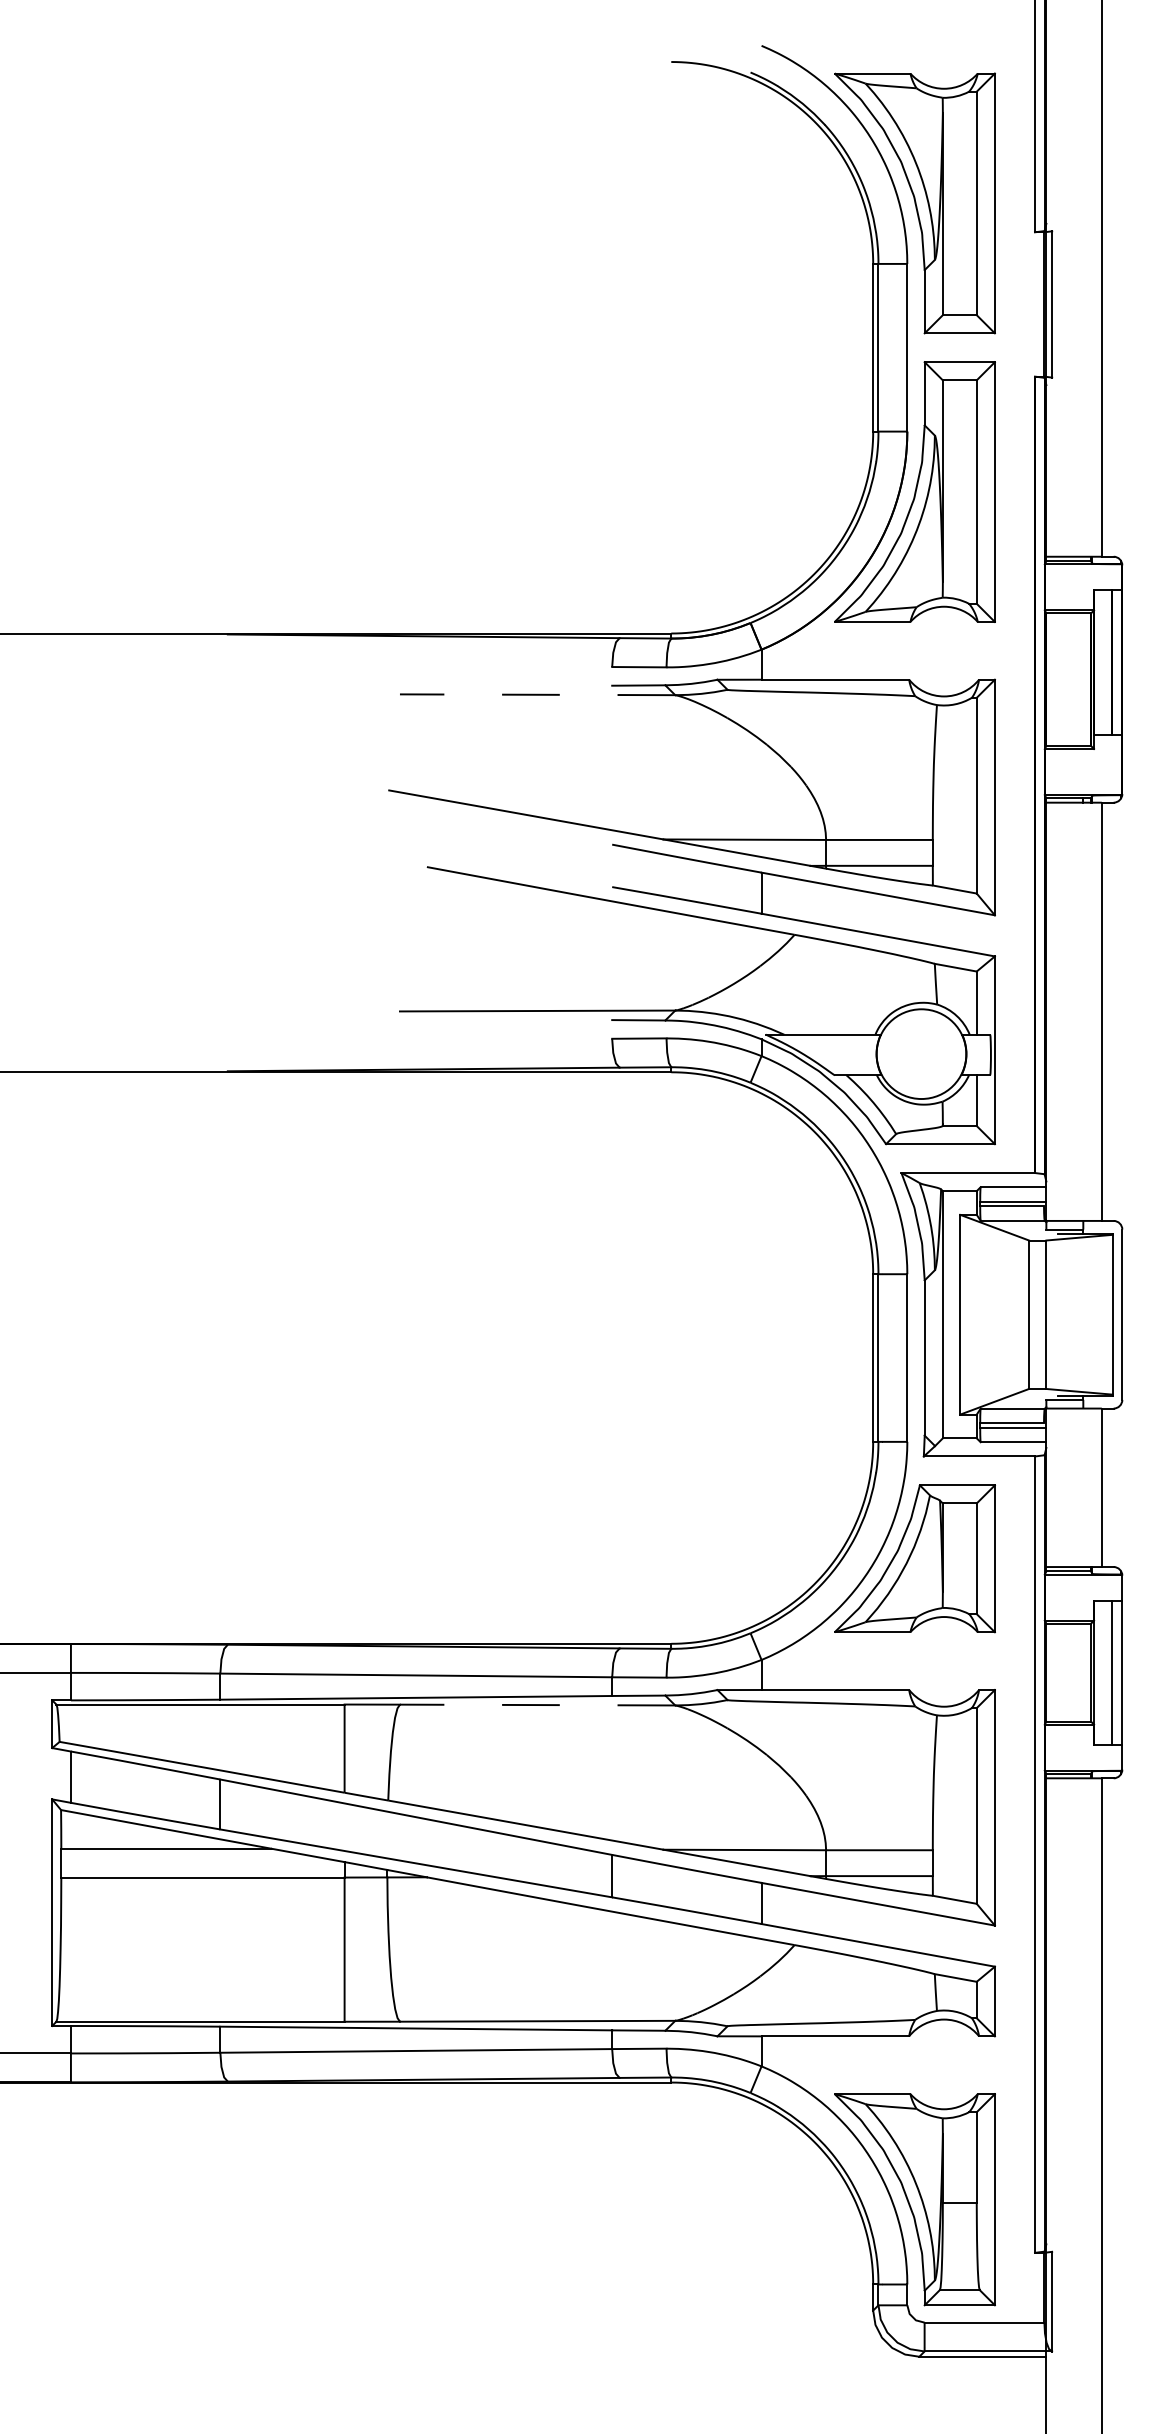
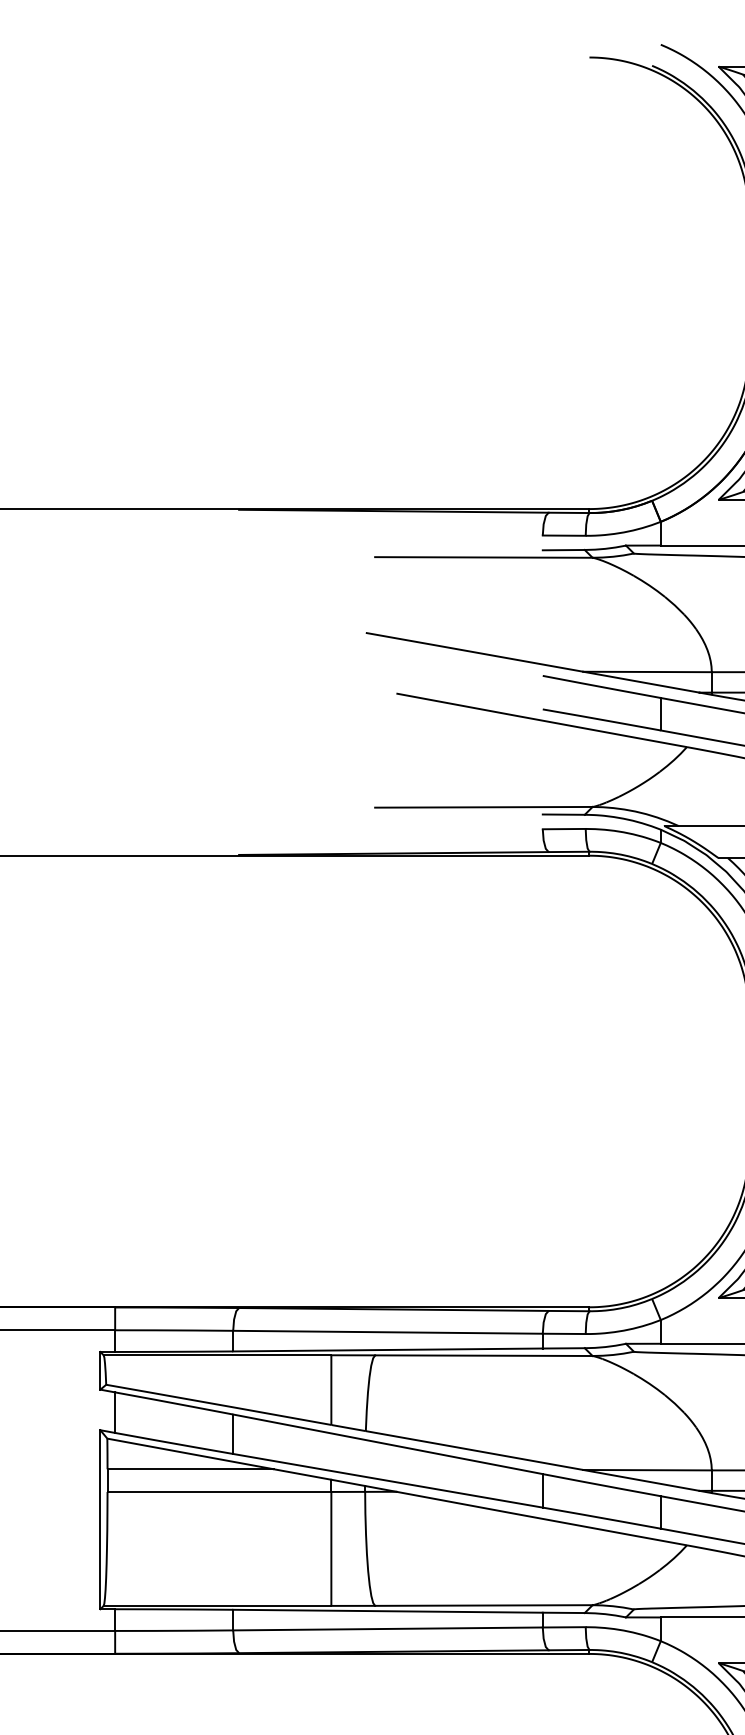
line: (537, 694) -> (483, 557), dashed -> solid
line: (537, 1705) -> (483, 1356), dashed -> solid

